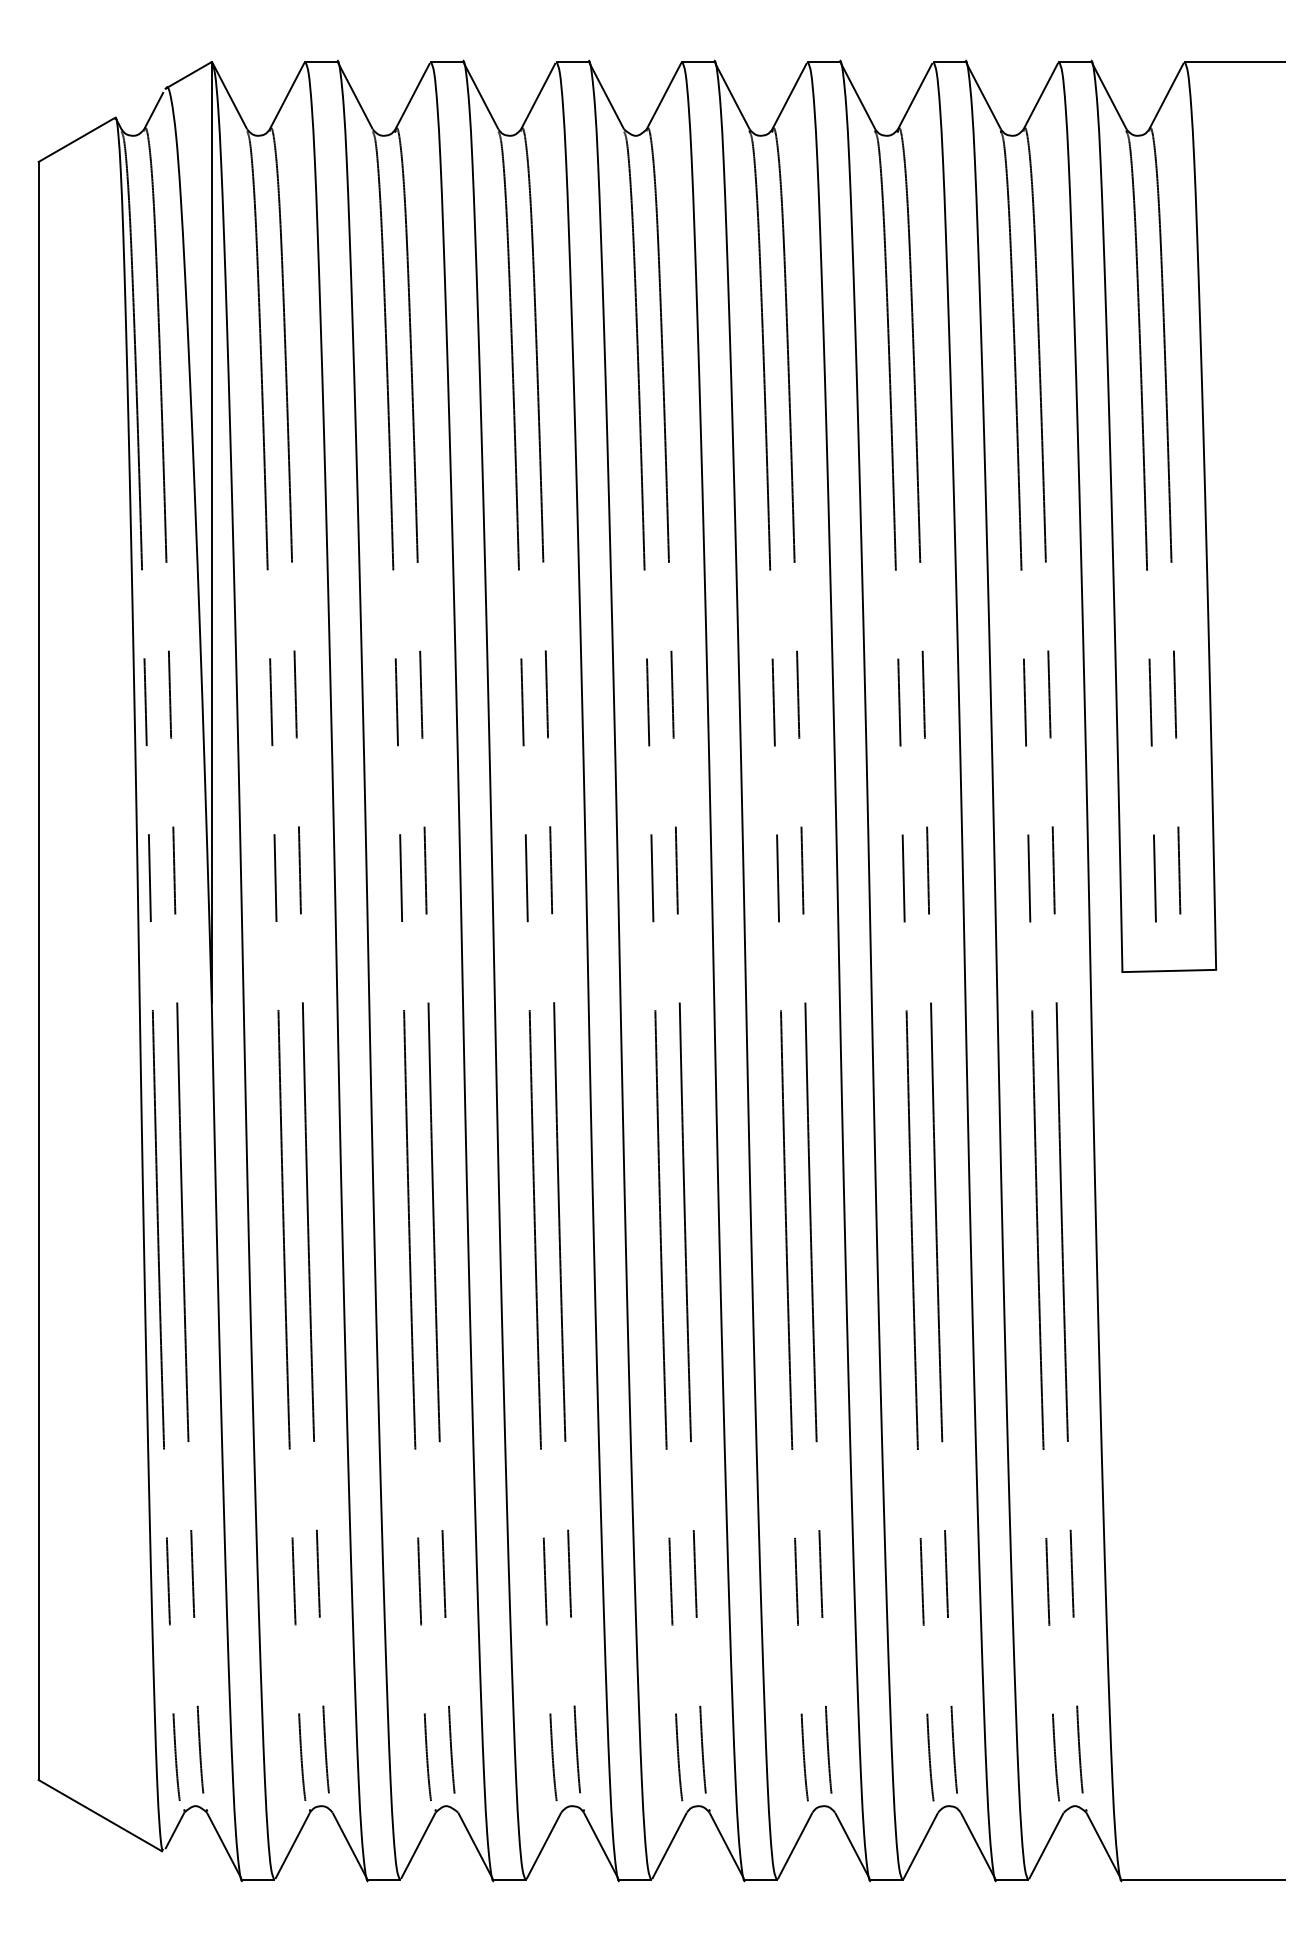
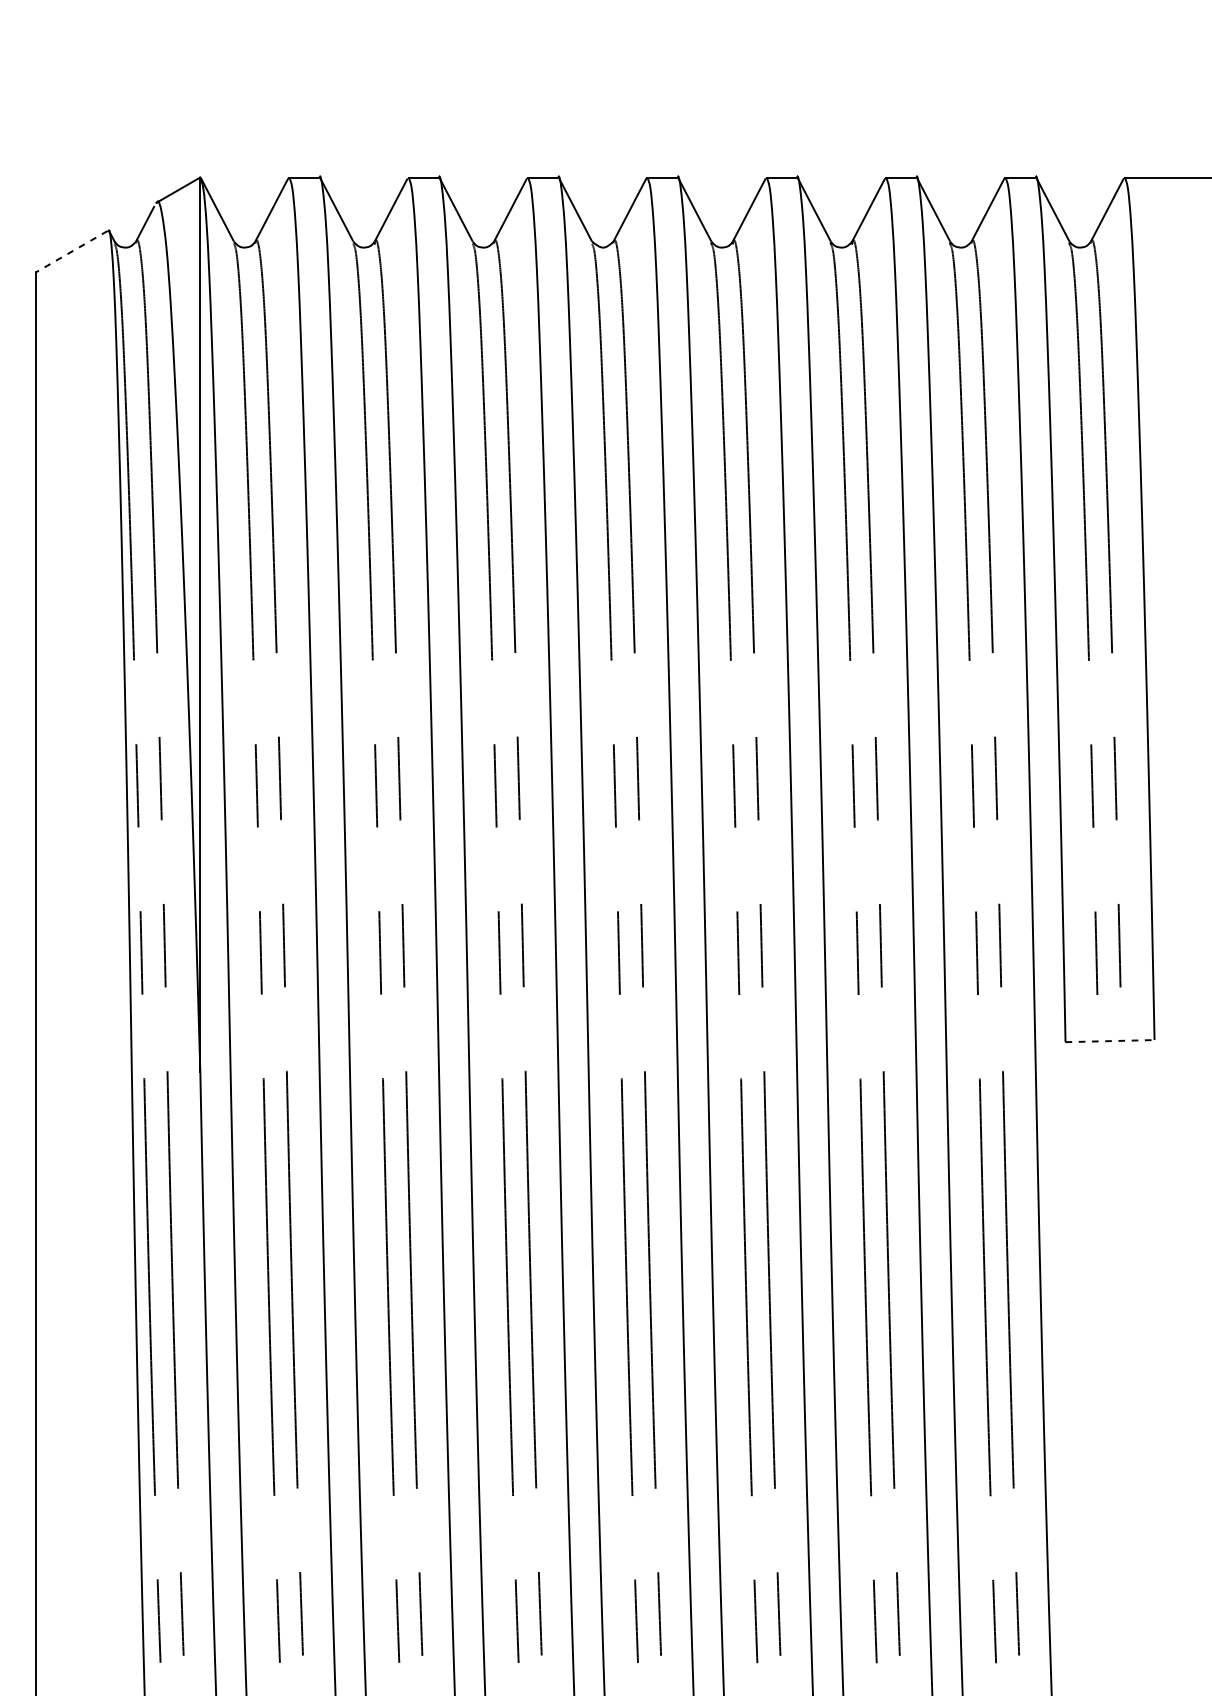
line: (76, 140) -> (71, 252), solid -> dashed
line: (1169, 971) -> (1110, 1041), solid -> dashed

